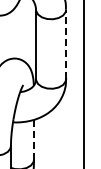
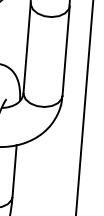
line: (66, 44) -> (66, 51), dashed -> solid
line: (34, 139) -> (15, 170), dashed -> solid

